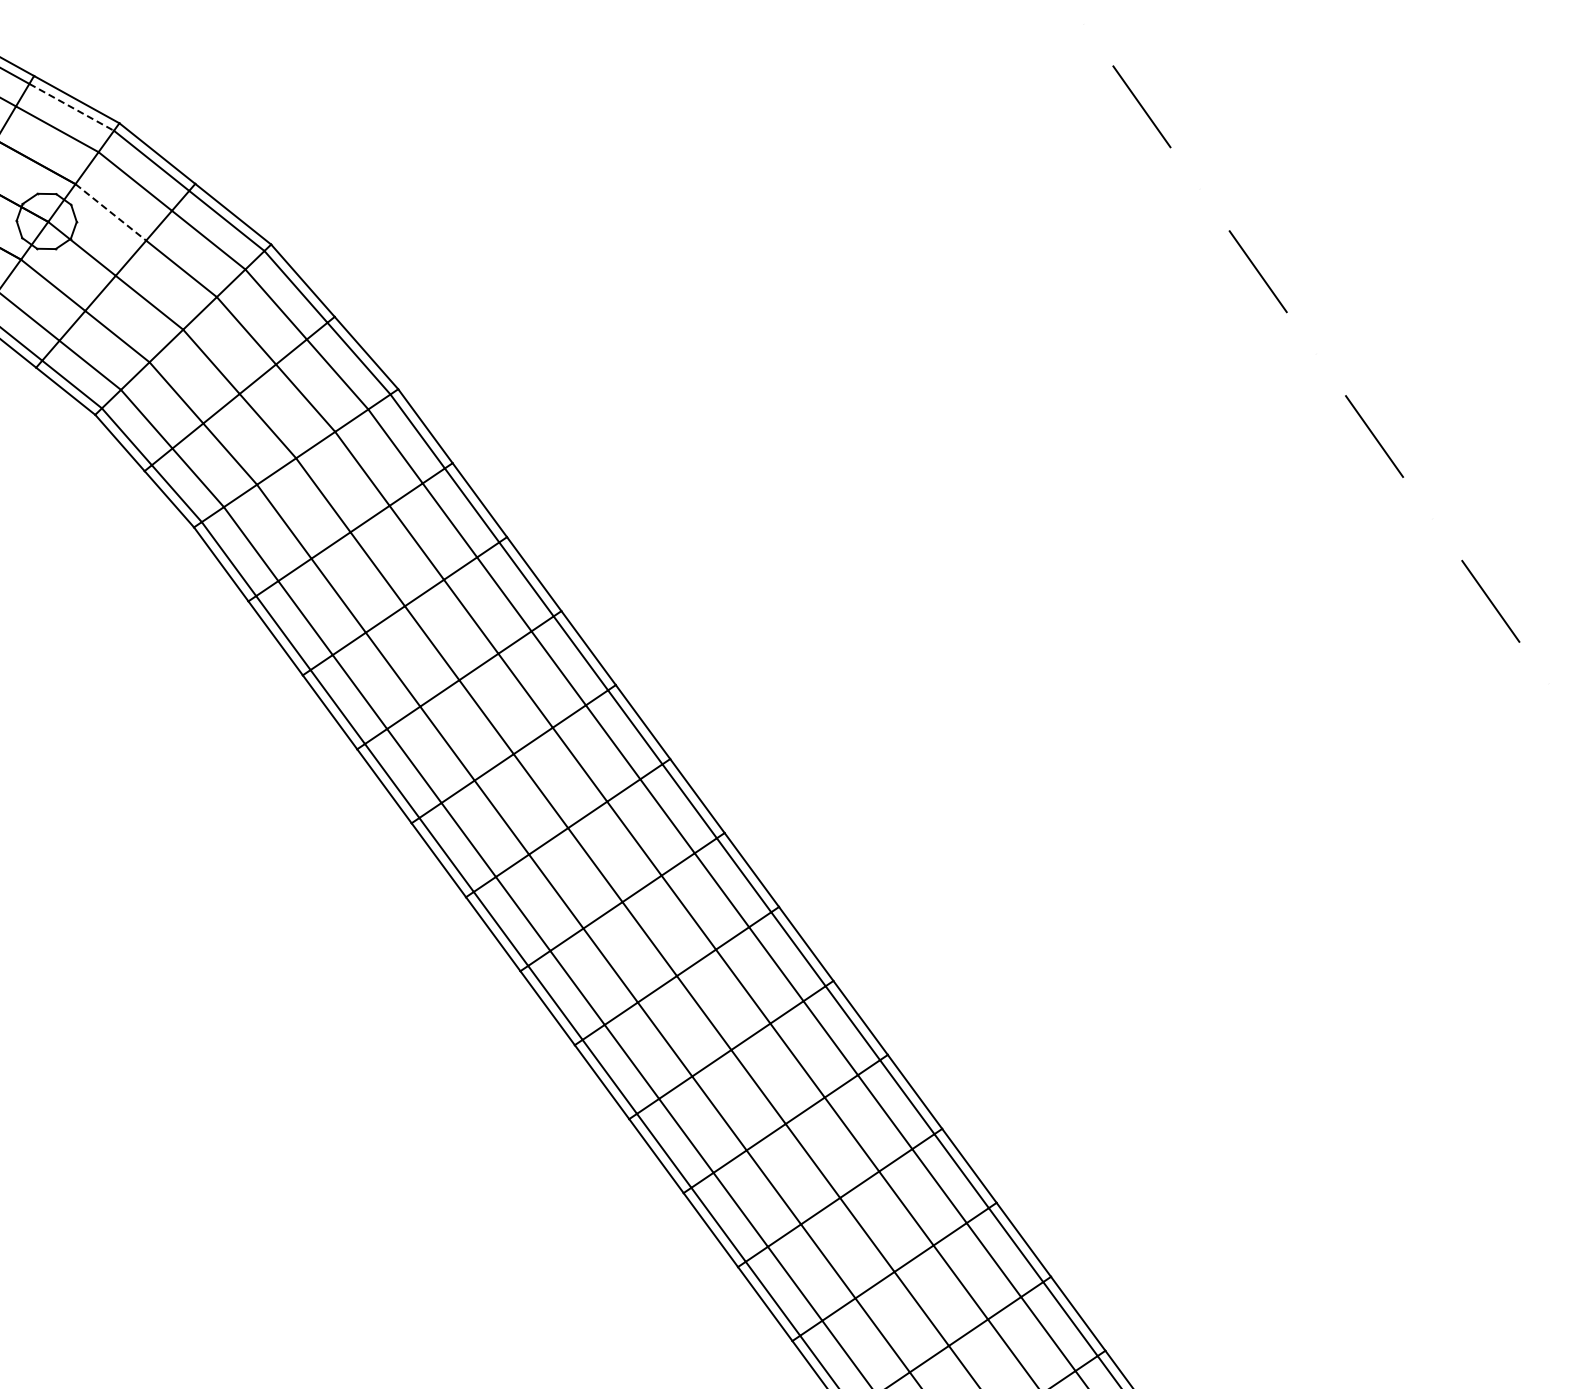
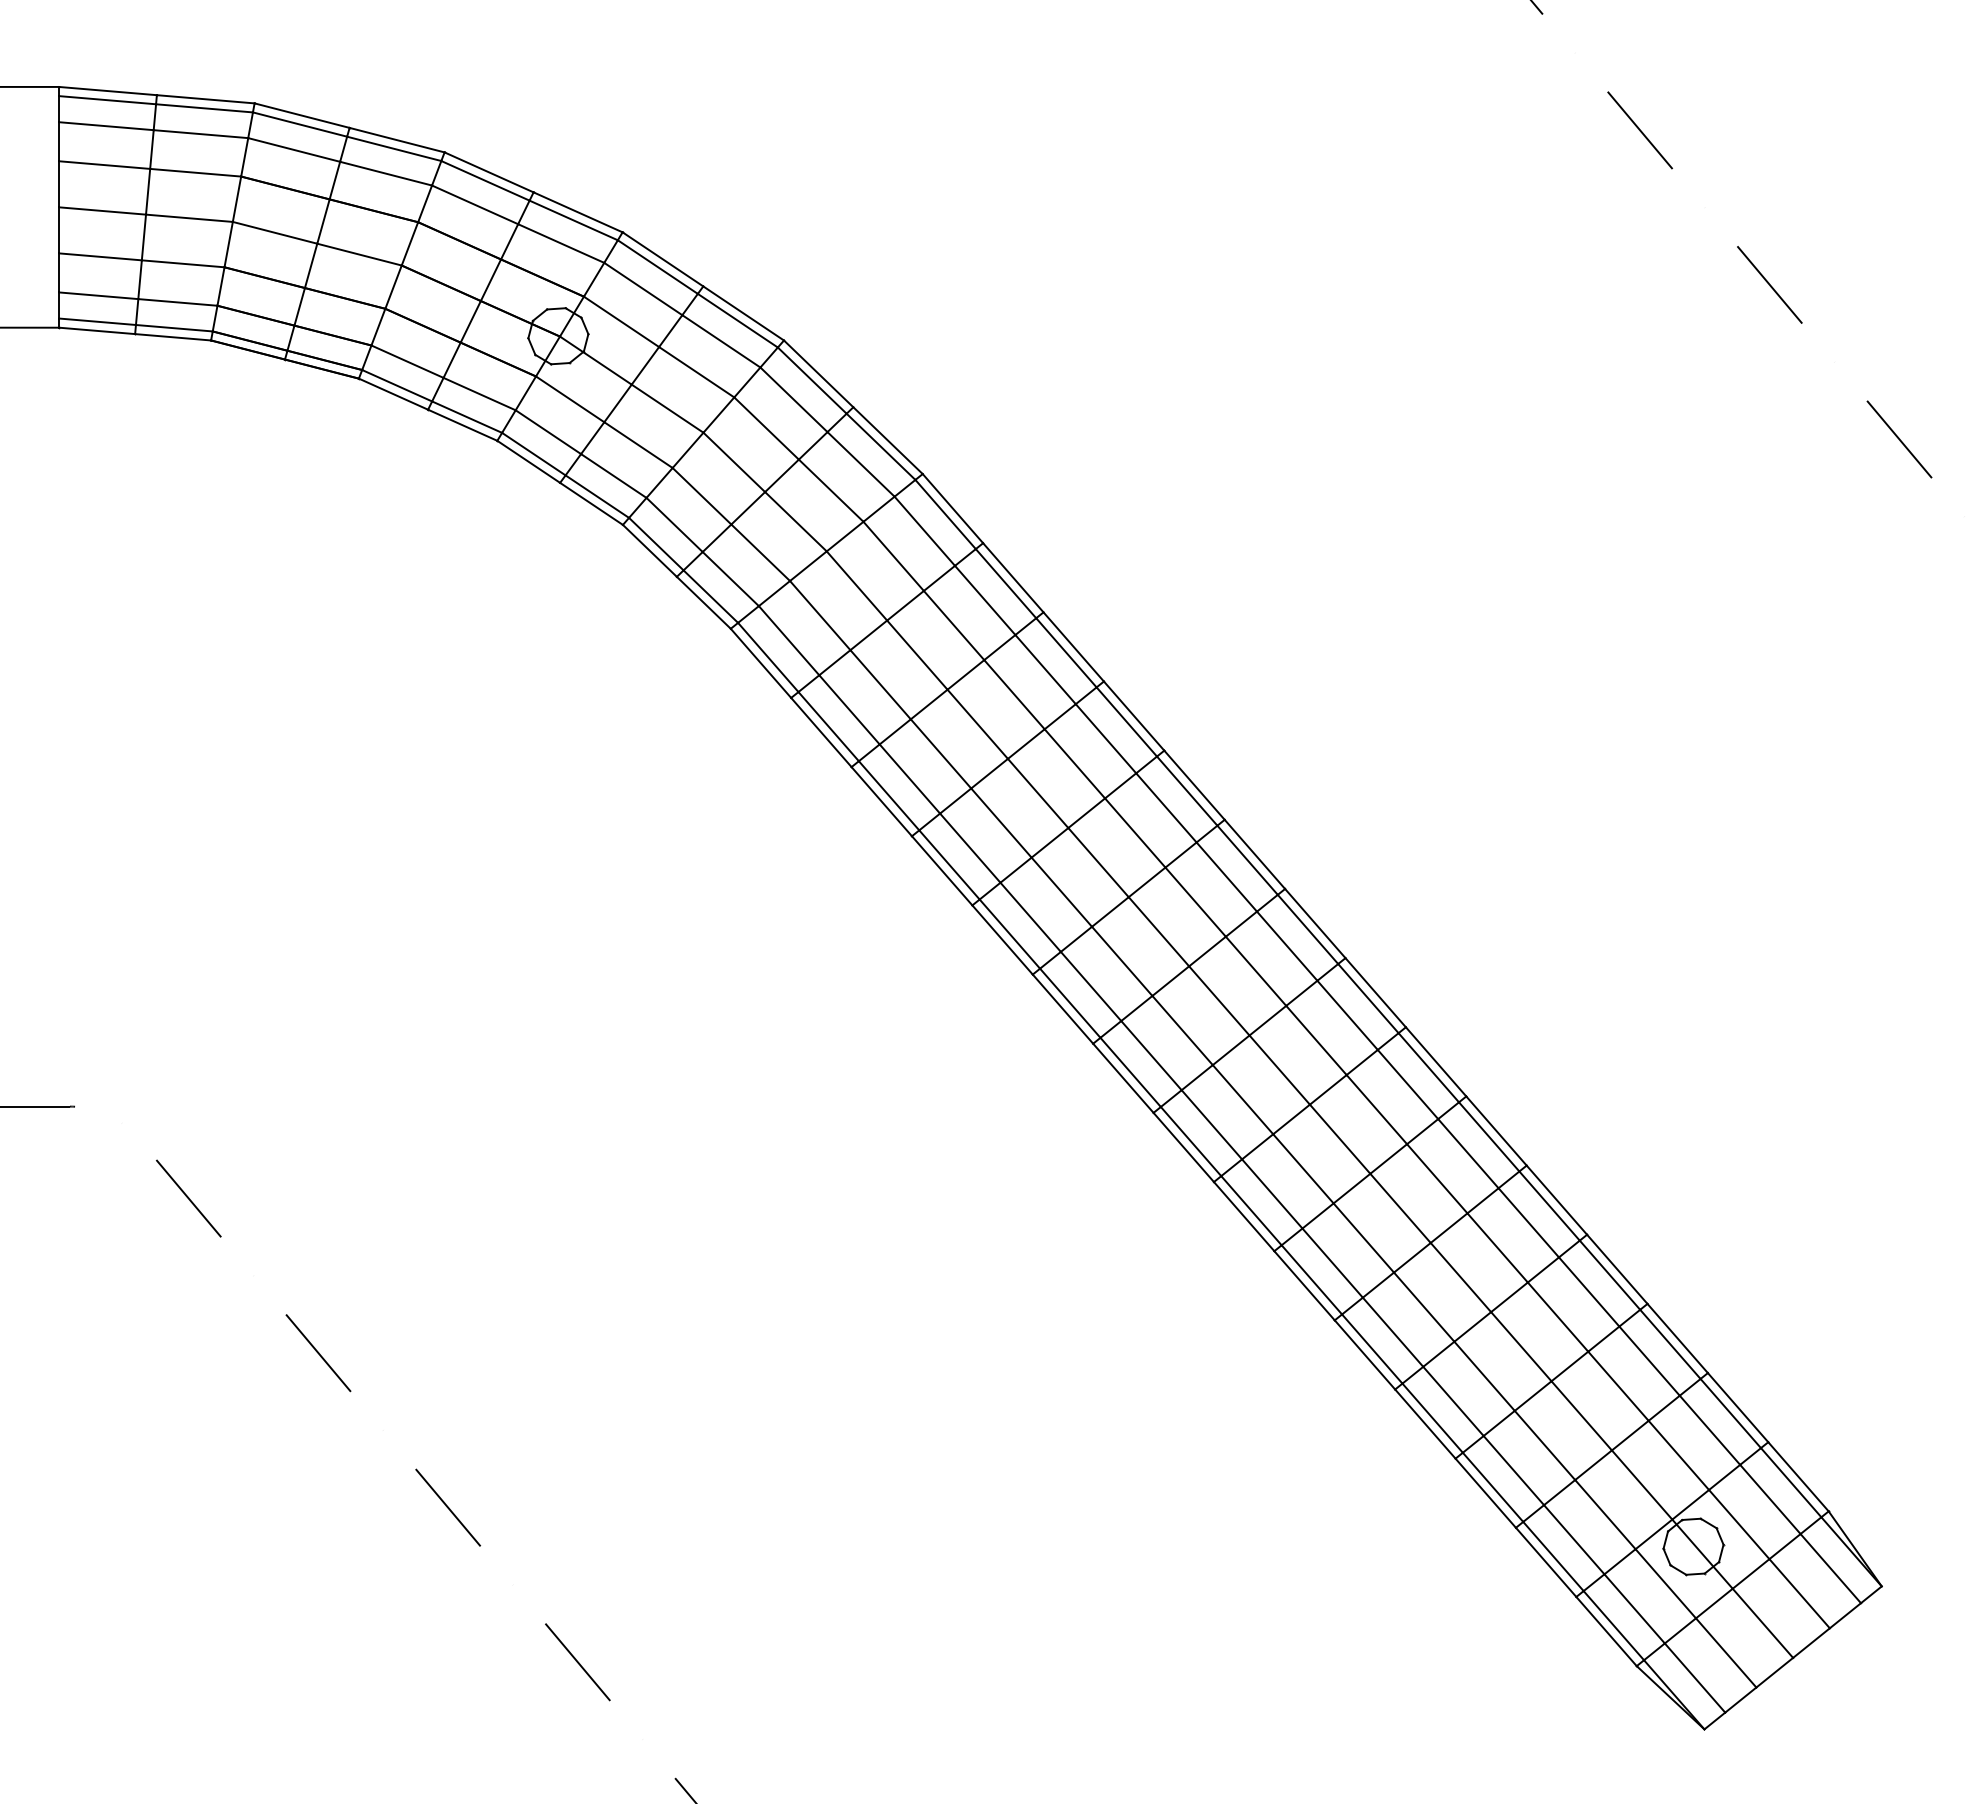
line: (72, 107) -> (574, 220), dashed -> solid
line: (110, 213) -> (621, 322), dashed -> solid

